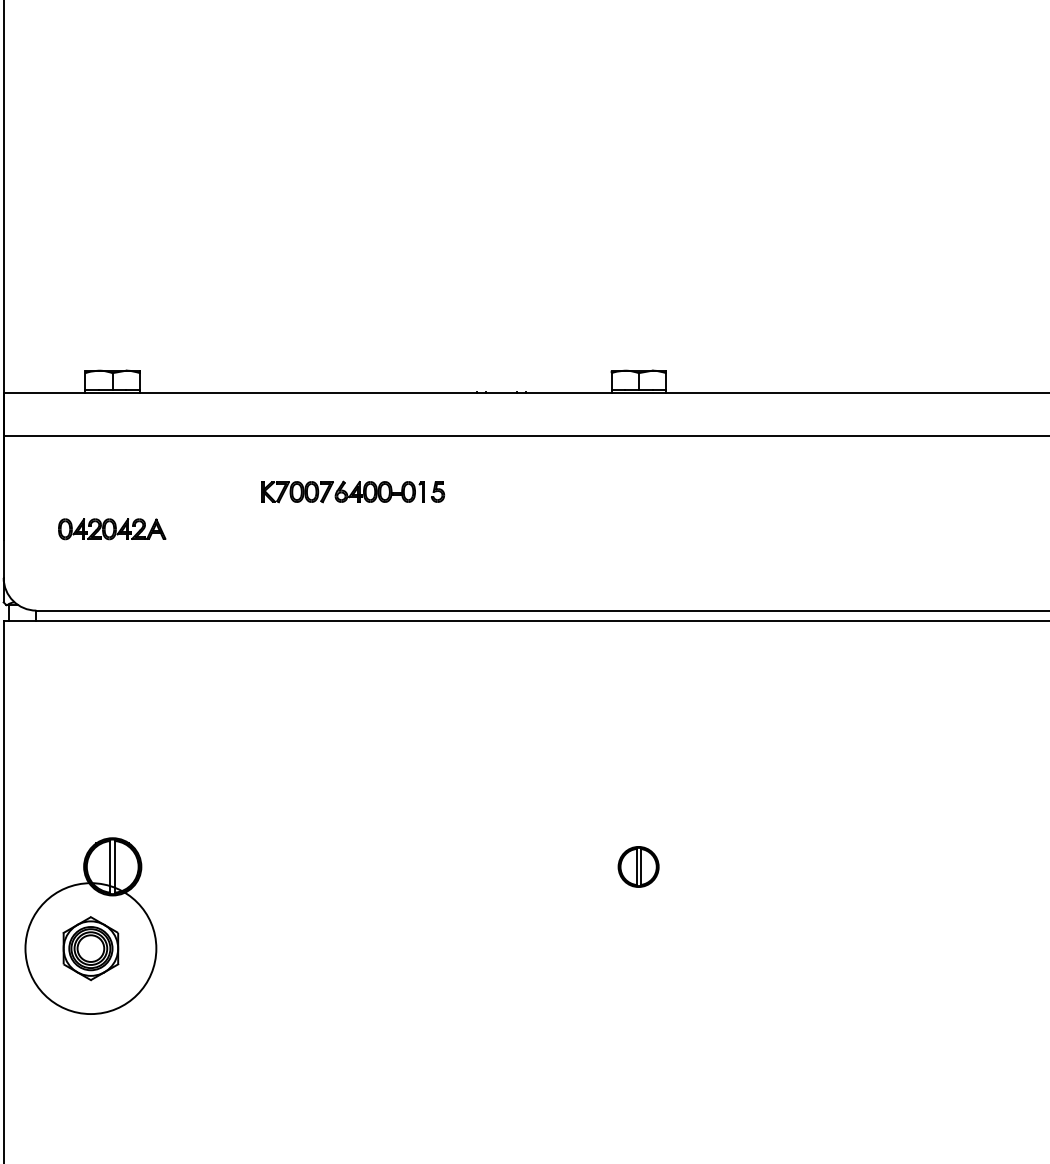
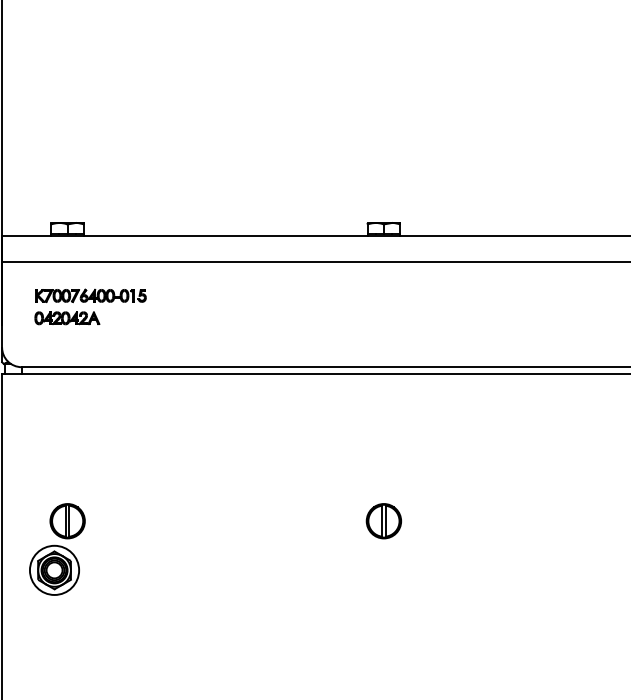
part: (351, 491) -> (90, 295), moved
part: (638, 867) -> (383, 521), size x1.43
circle: (90, 947) -> (54, 569), size x0.62

